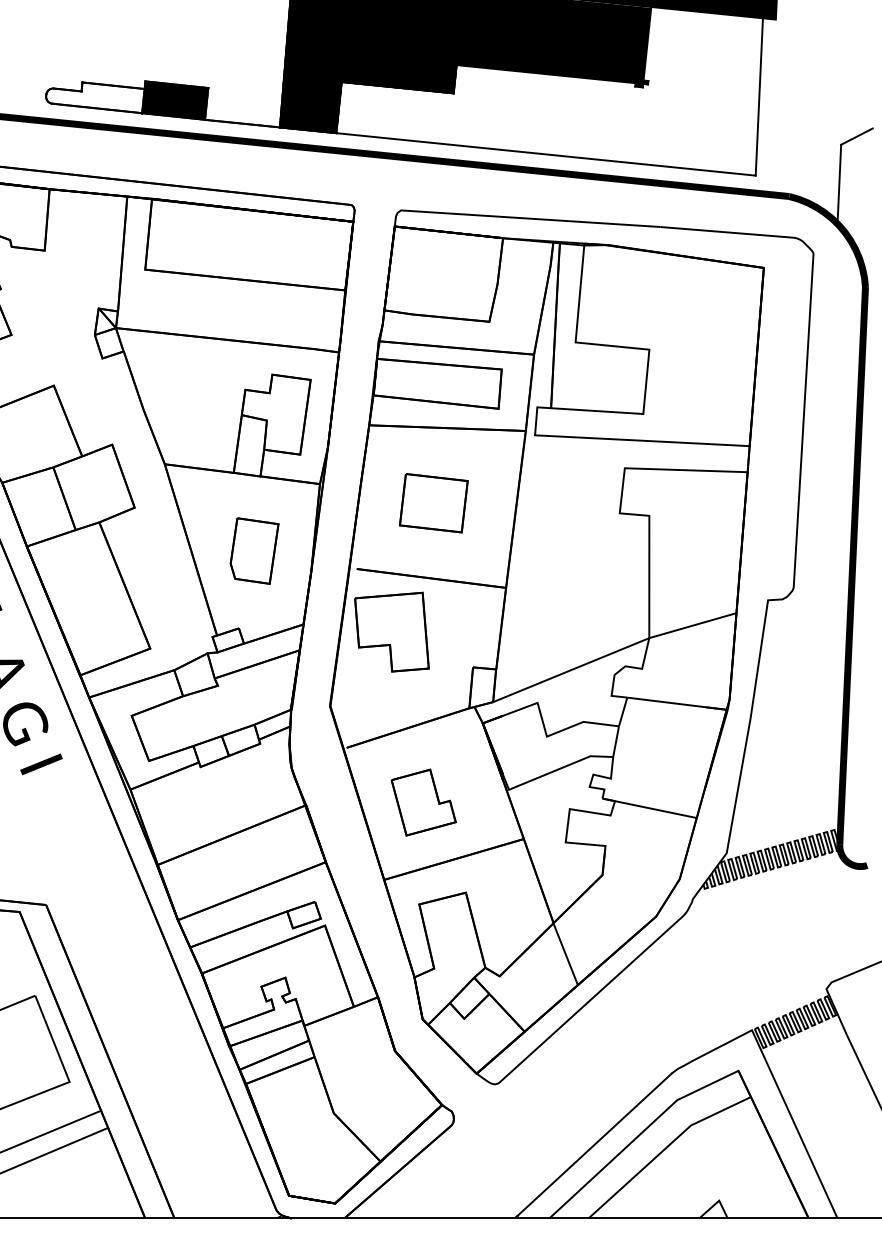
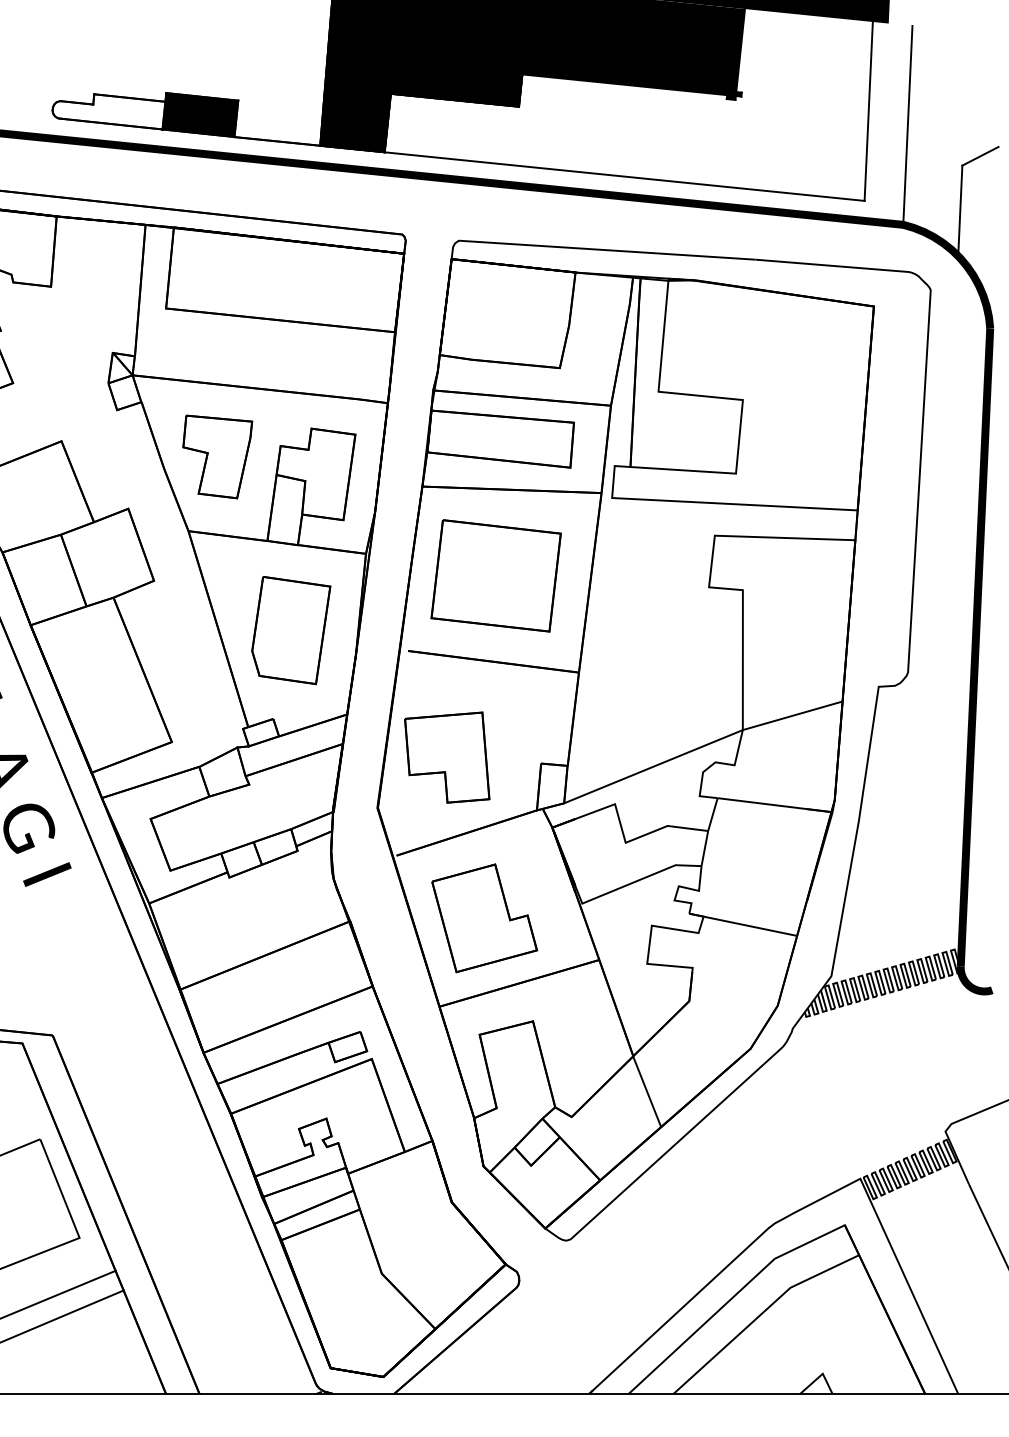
line: (793, 109) -> (907, 125), added
part: (190, 399) -> (217, 457), added
part: (433, 502) -> (495, 574), size x1.67
part: (254, 550) -> (291, 629), size x1.43
part: (391, 631) -> (446, 756), moved
part: (423, 802) -> (484, 918), size x1.43

